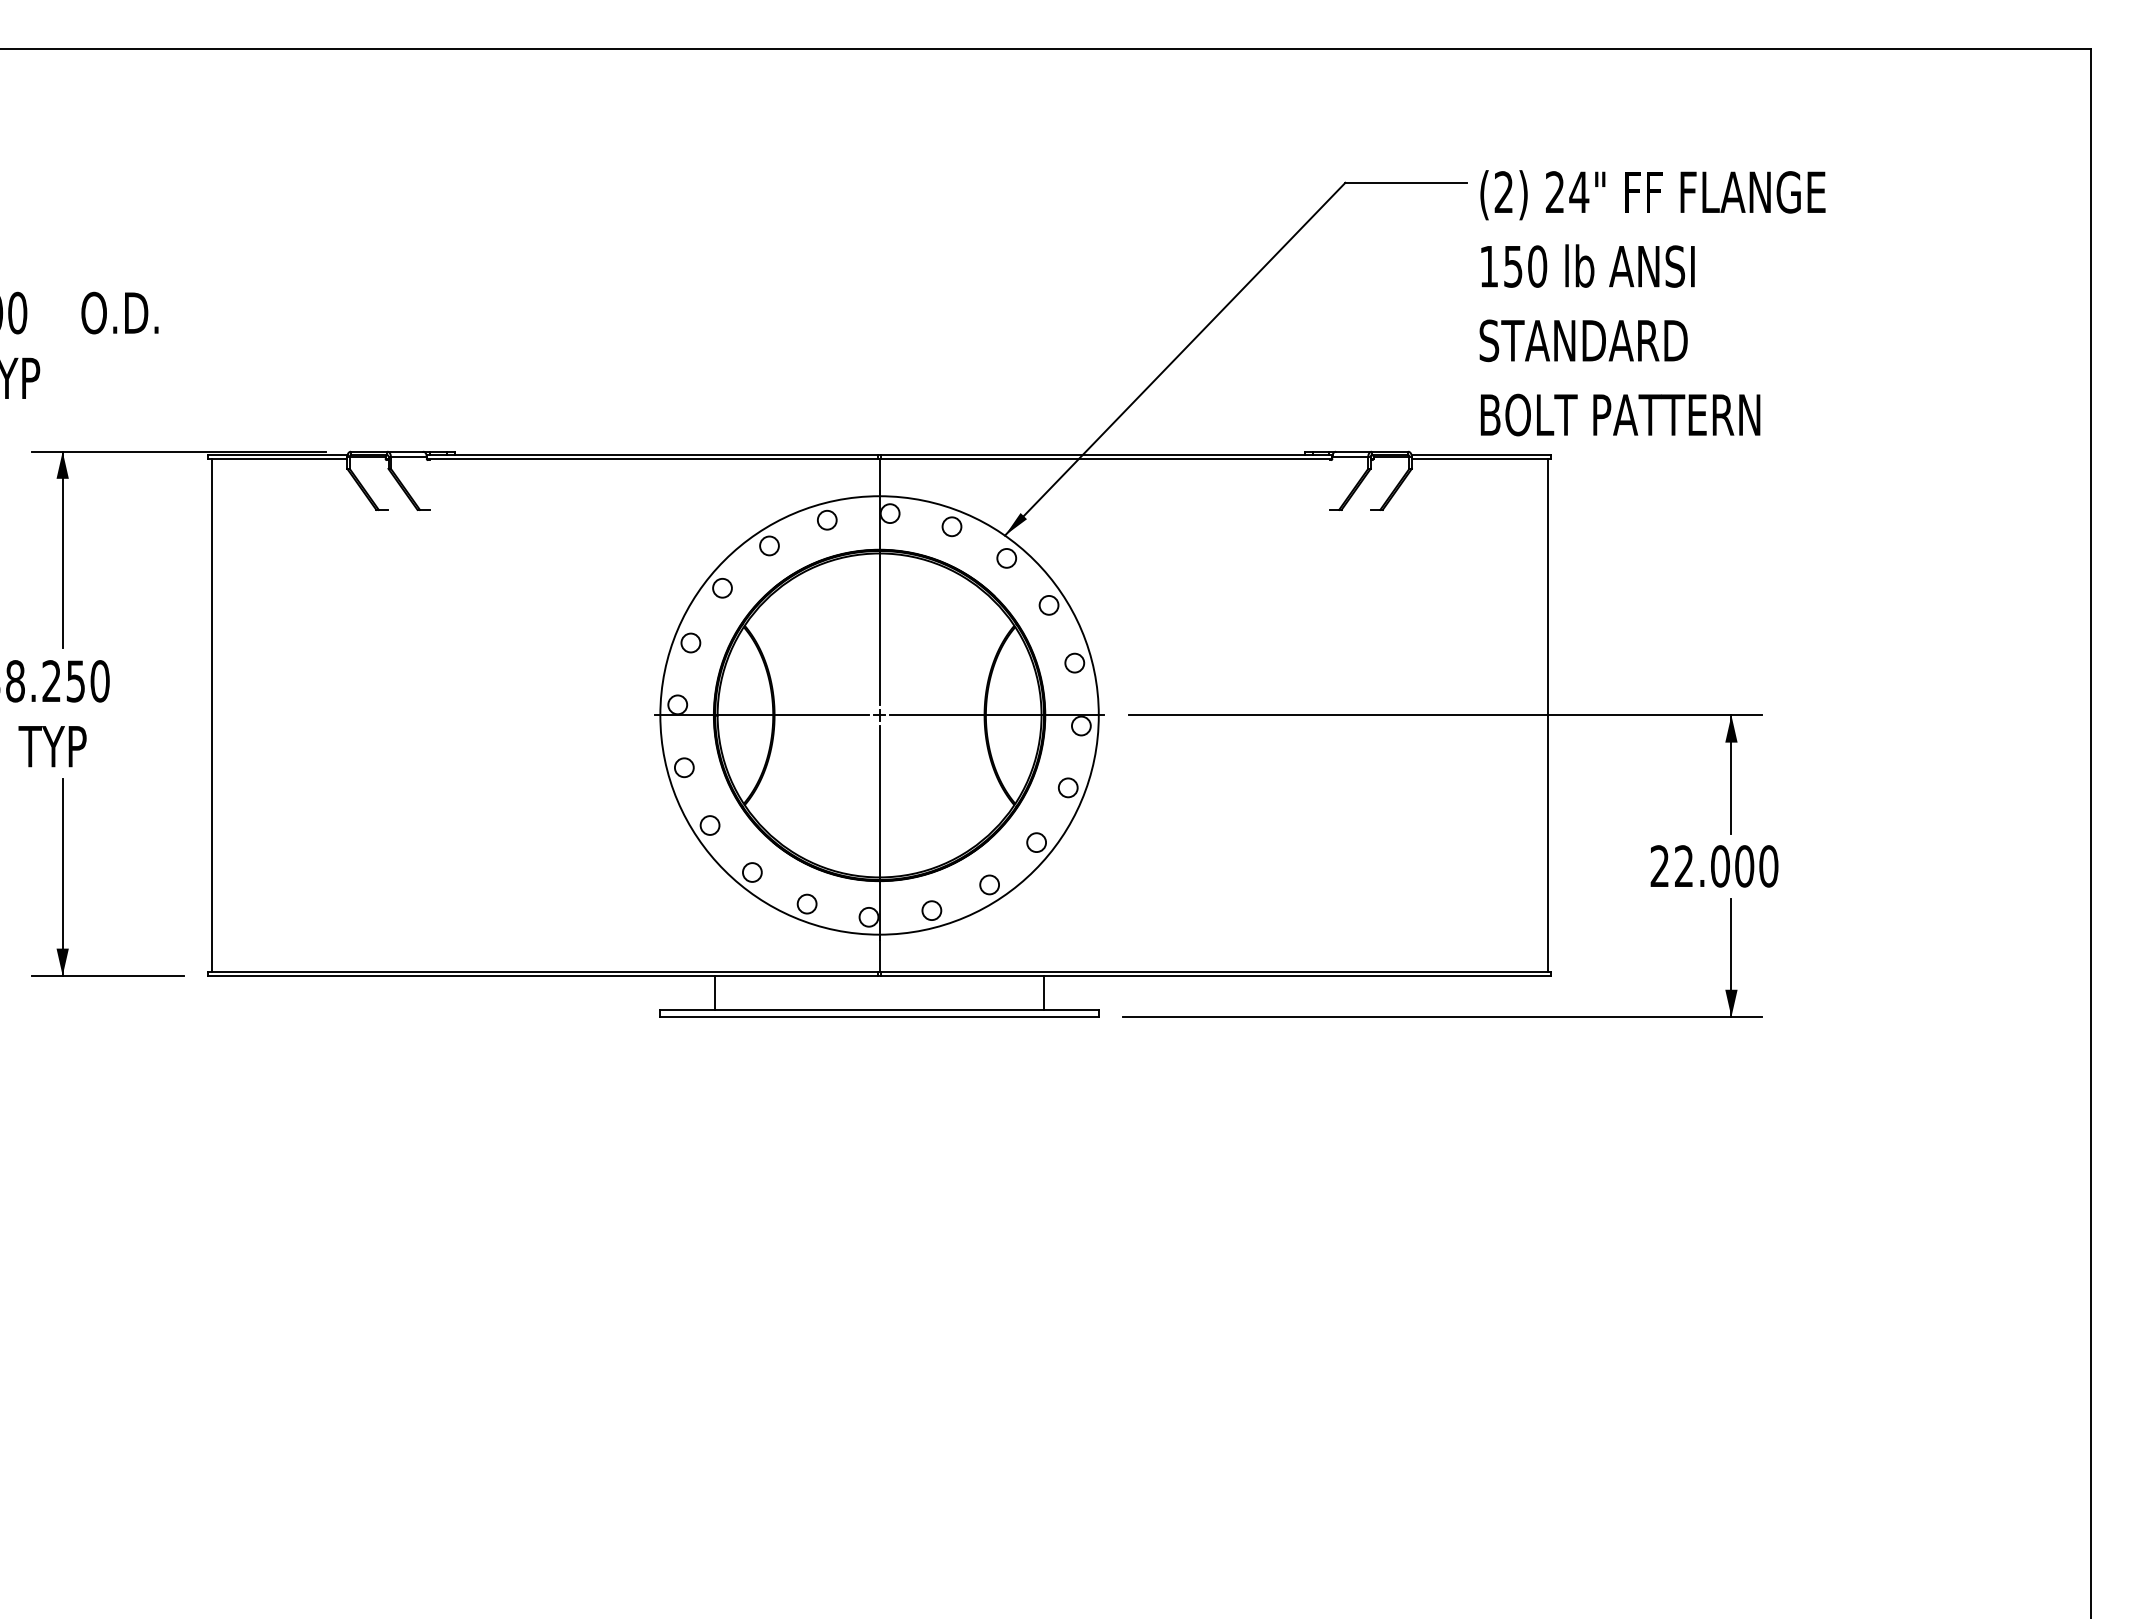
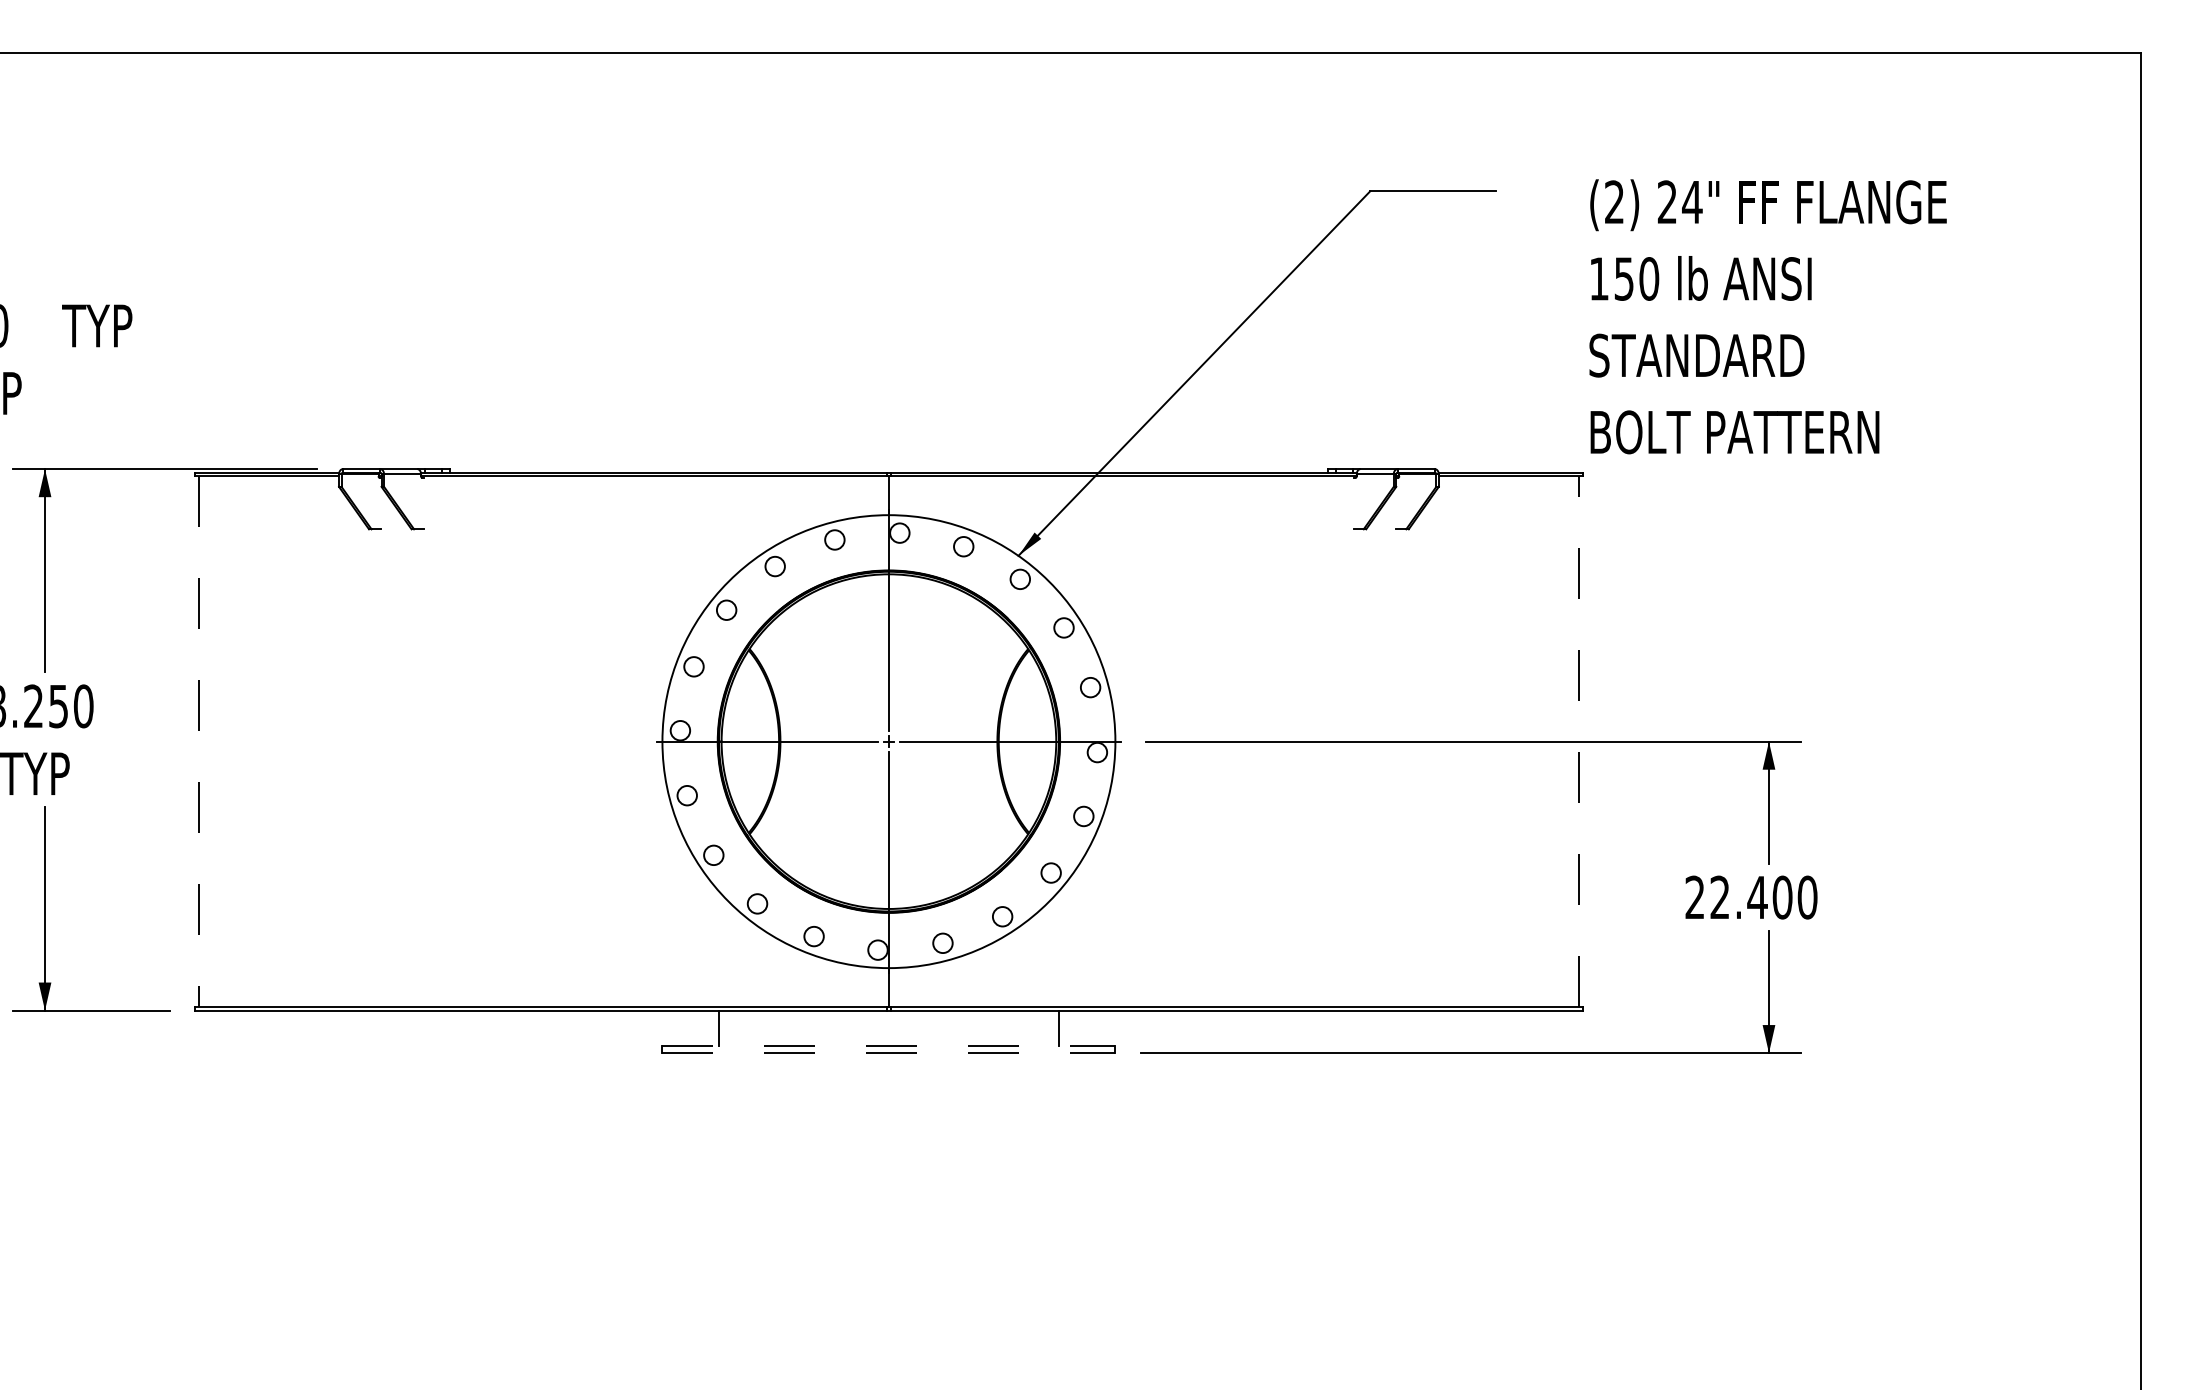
text: (1652, 303) -> (1768, 317), moved
text: (118, 312) -> (102, 325), O.D. -> TYP
line: (211, 715) -> (198, 741), solid -> dashed
line: (1547, 715) -> (1578, 741), solid -> dashed
text: (1720, 866) -> (1757, 897), 22.000 -> 22.400
line: (880, 1010) -> (889, 1046), solid -> dashed
line: (880, 1016) -> (889, 1052), solid -> dashed

